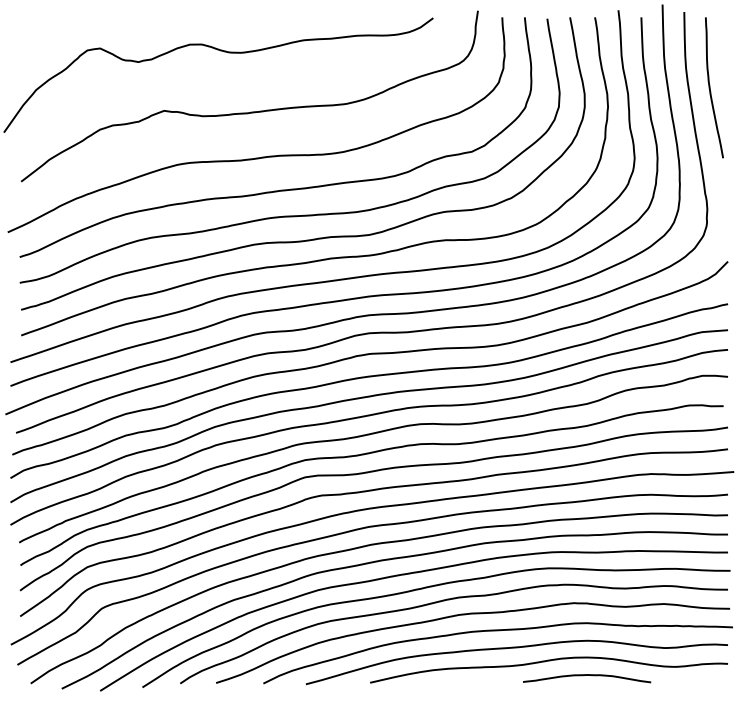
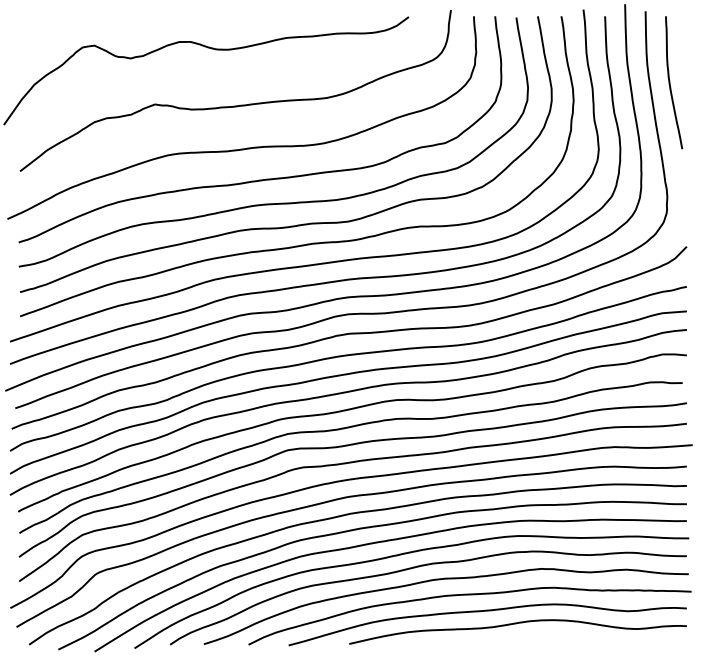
curve: (587, 675) -> (554, 637), removed

